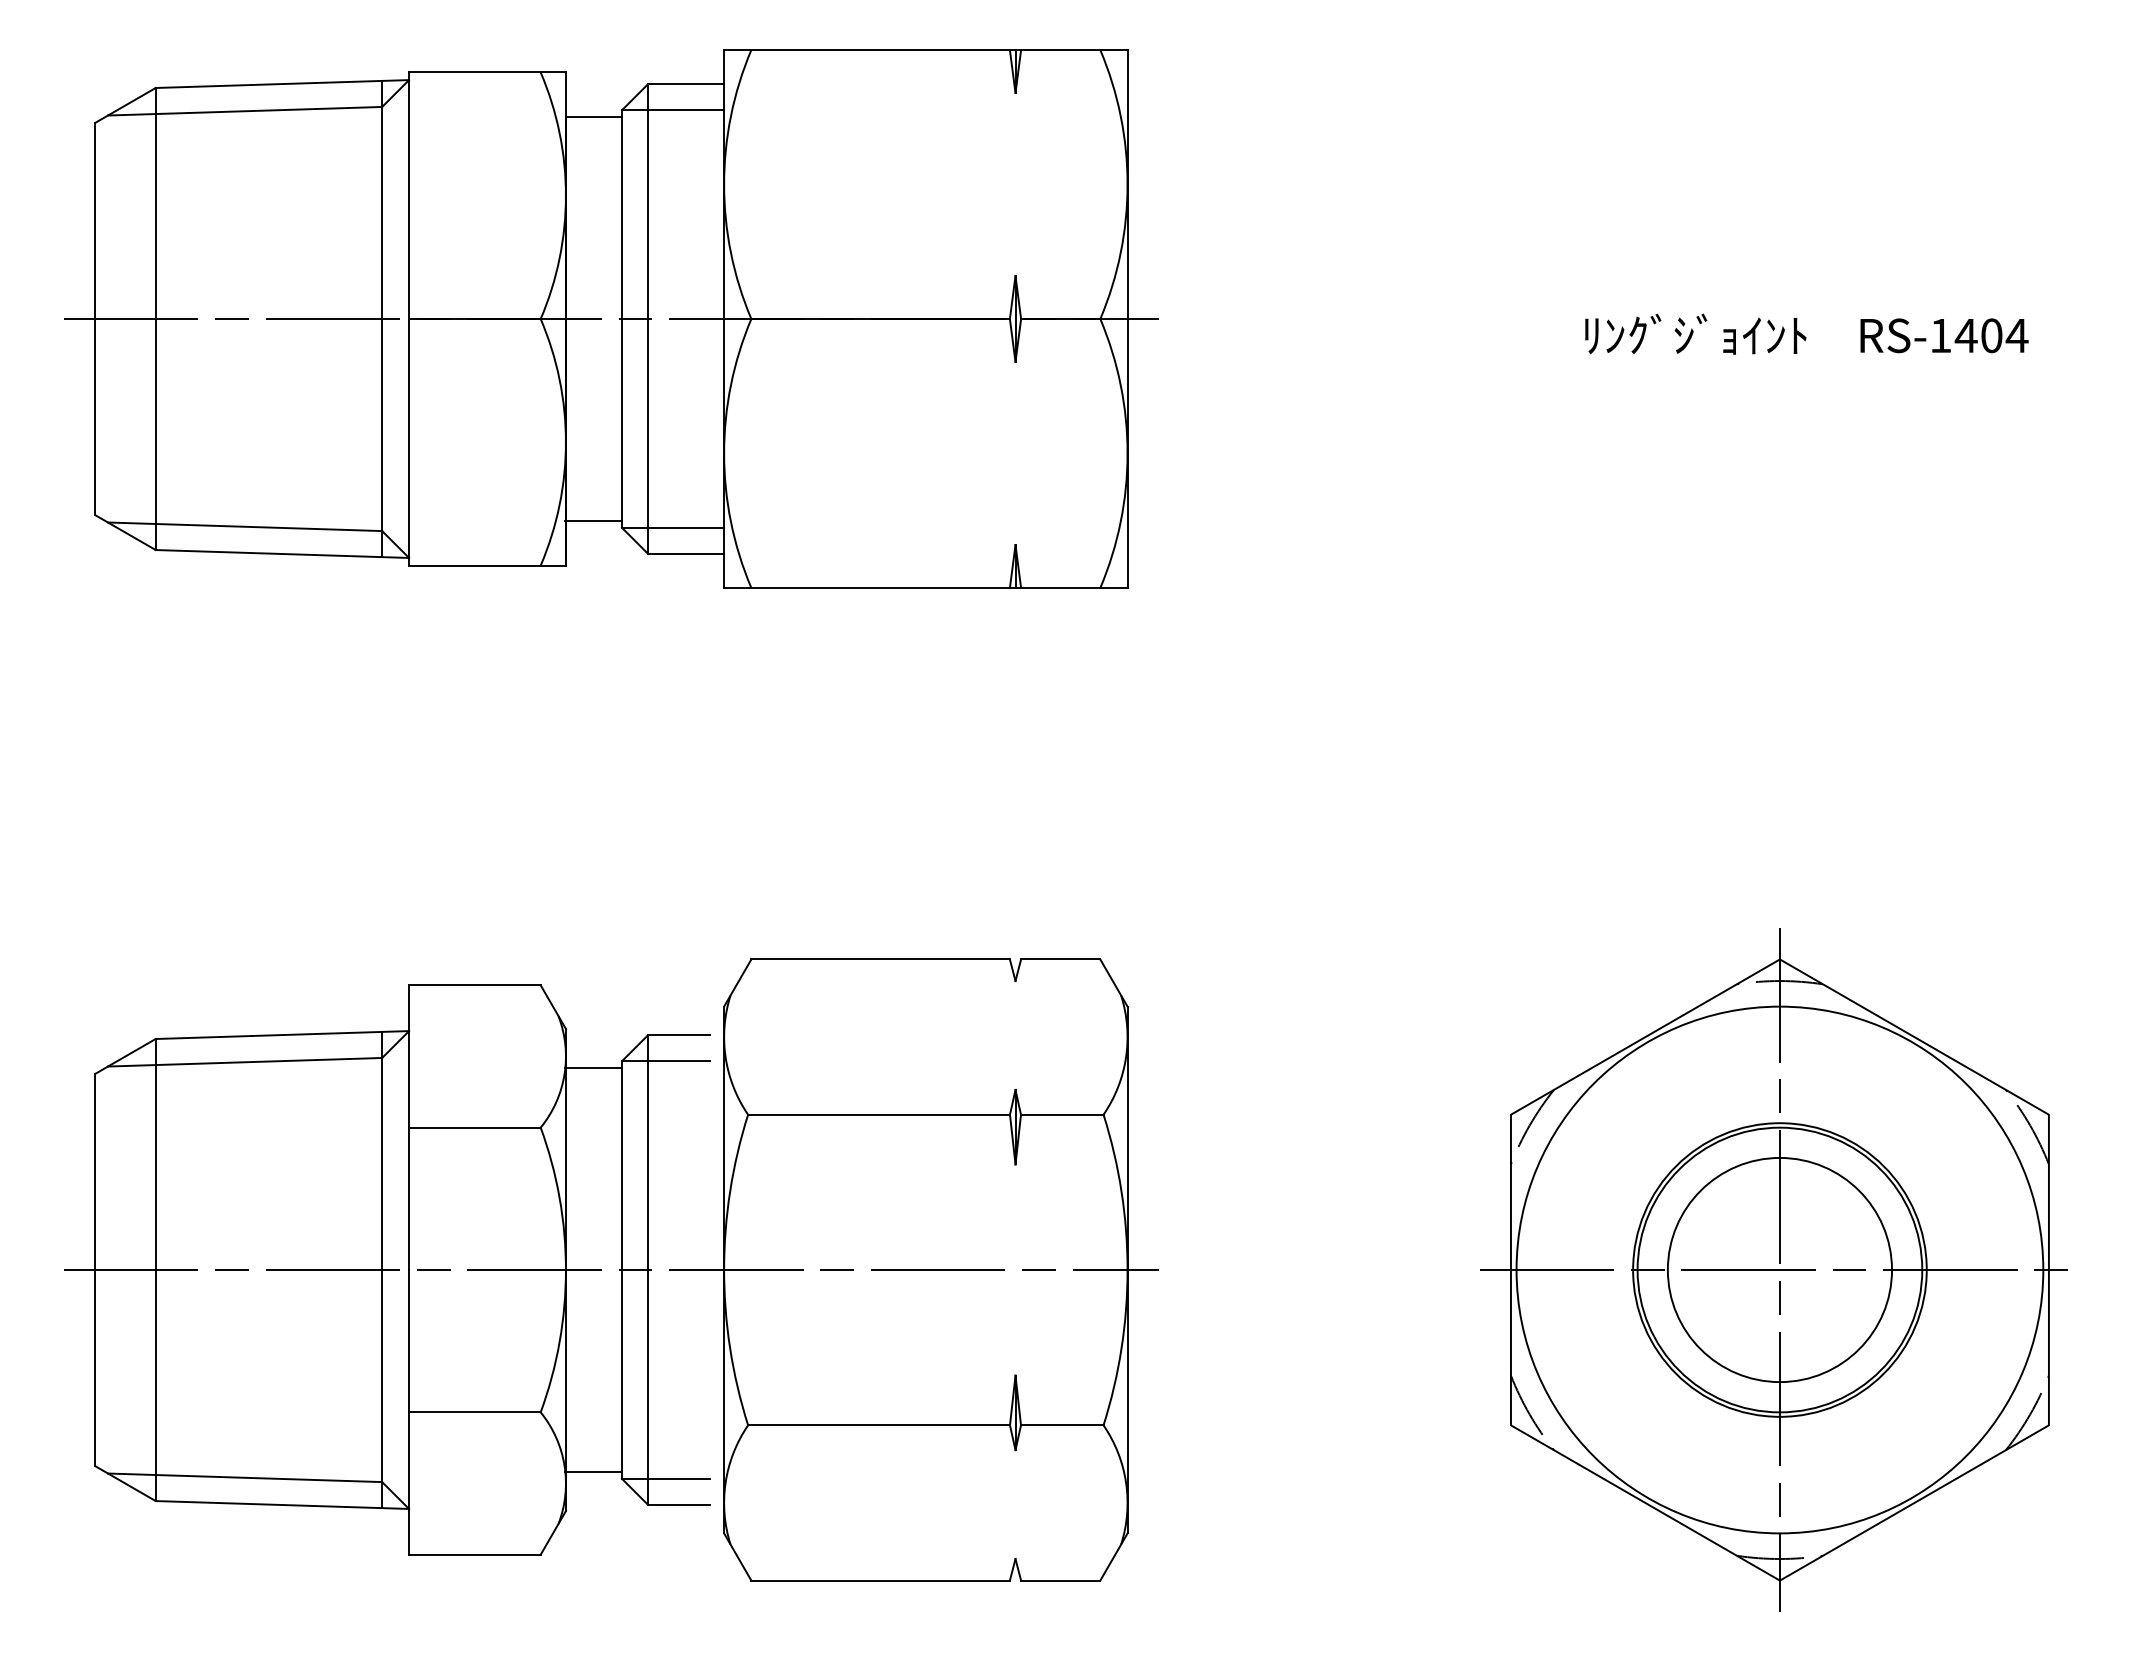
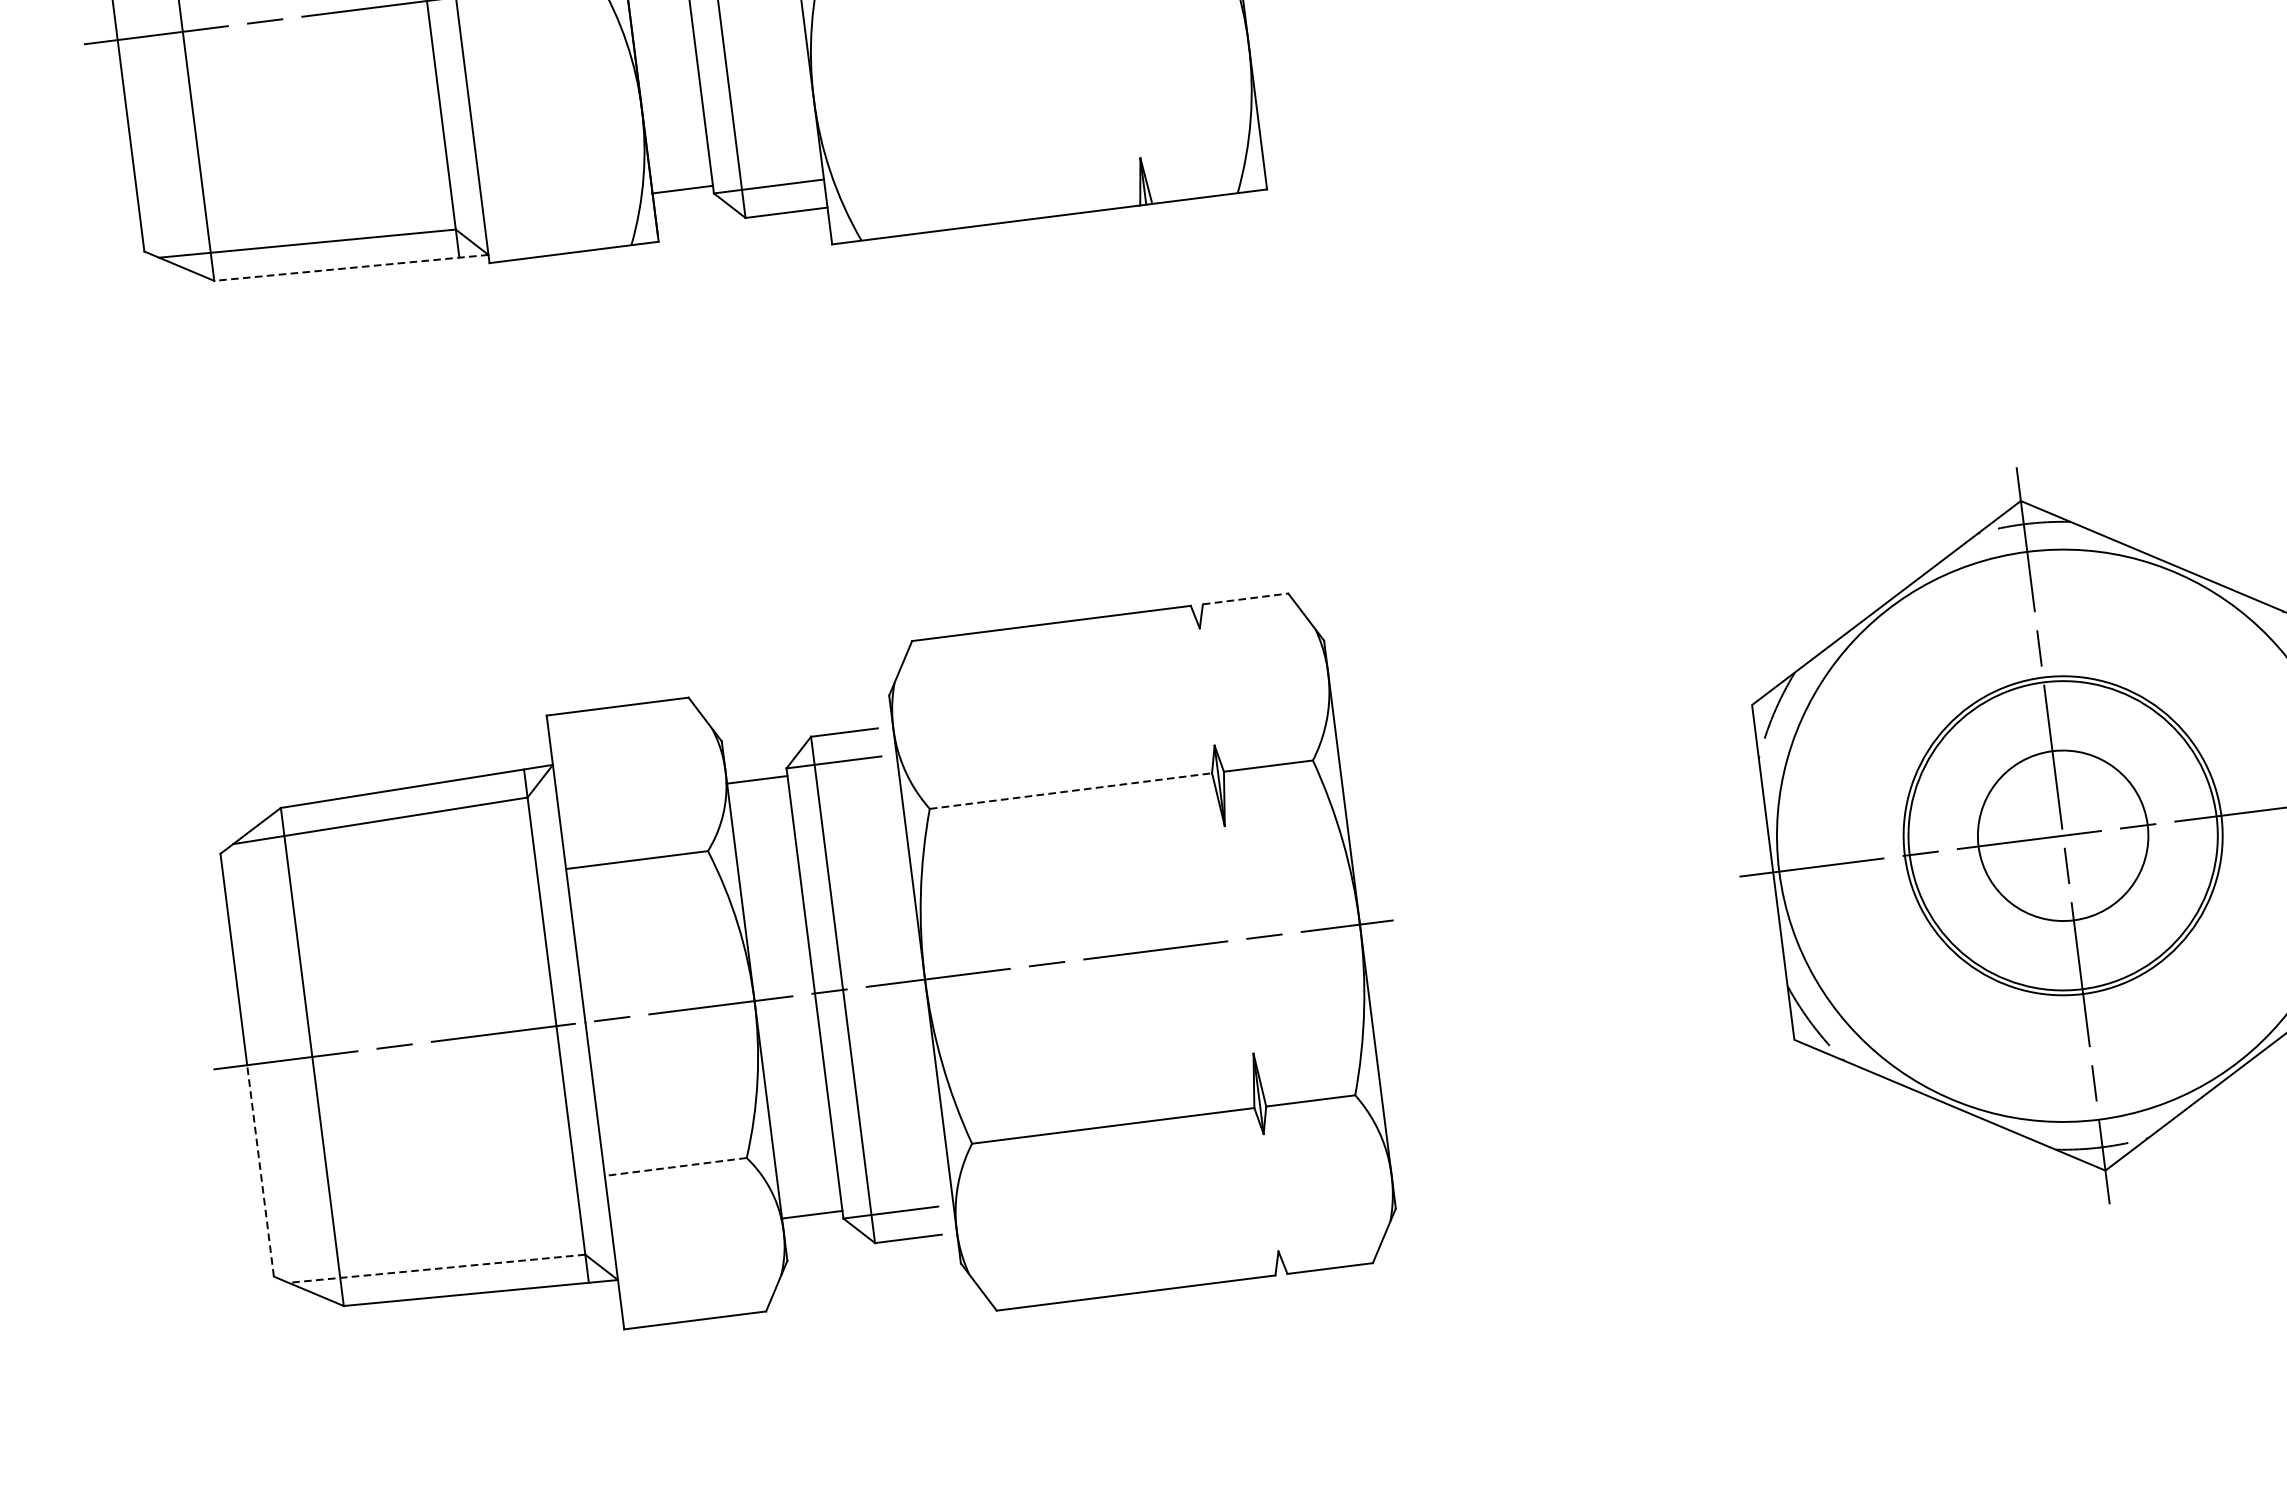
line: (282, 554) -> (351, 268), solid -> dashed
line: (1060, 959) -> (1245, 599), solid -> dashed
line: (879, 1114) -> (1071, 790), solid -> dashed
circle: (1779, 1269) -> (2062, 835), size x0.7
line: (95, 1367) -> (260, 1170), solid -> dashed
line: (474, 1412) -> (675, 1167), solid -> dashed
line: (244, 1477) -> (436, 1268), solid -> dashed

